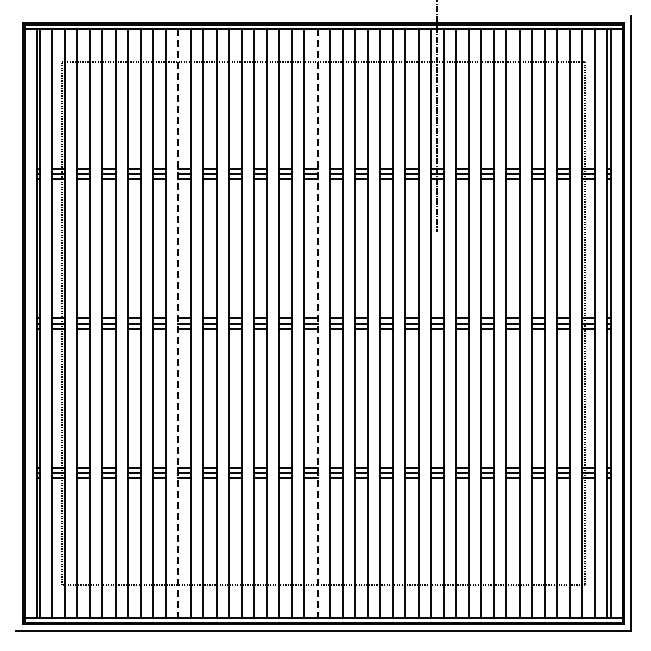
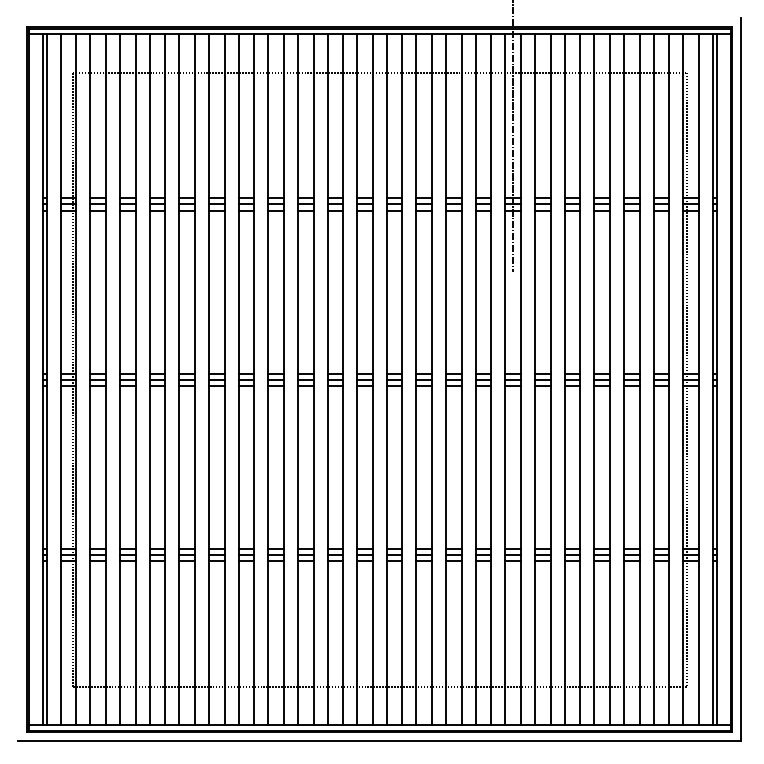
line: (178, 324) -> (209, 380), dashed -> solid
line: (317, 324) -> (372, 380), dashed -> solid

